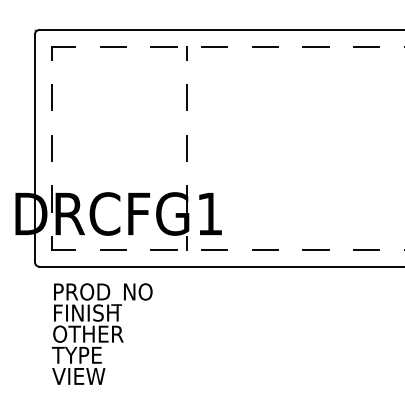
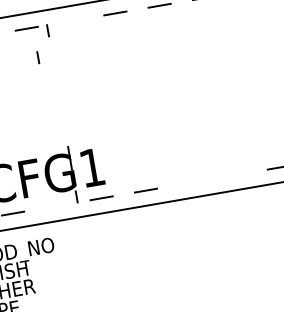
line: (214, 47) -> (71, 21), removed
line: (170, 81) -> (37, 57), added
line: (187, 97) -> (55, 69), removed
line: (187, 148) -> (62, 113), removed
line: (163, 249) -> (57, 205), removed
line: (315, 249) -> (189, 182), removed
line: (366, 249) -> (234, 175), removed

